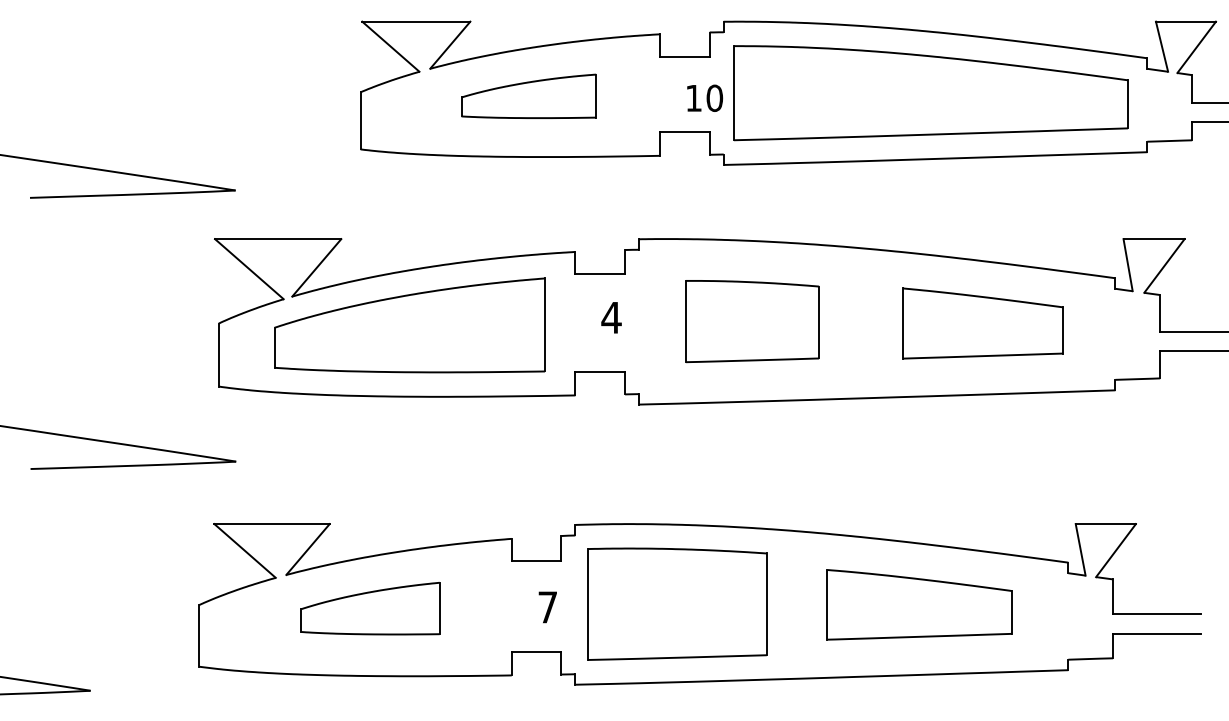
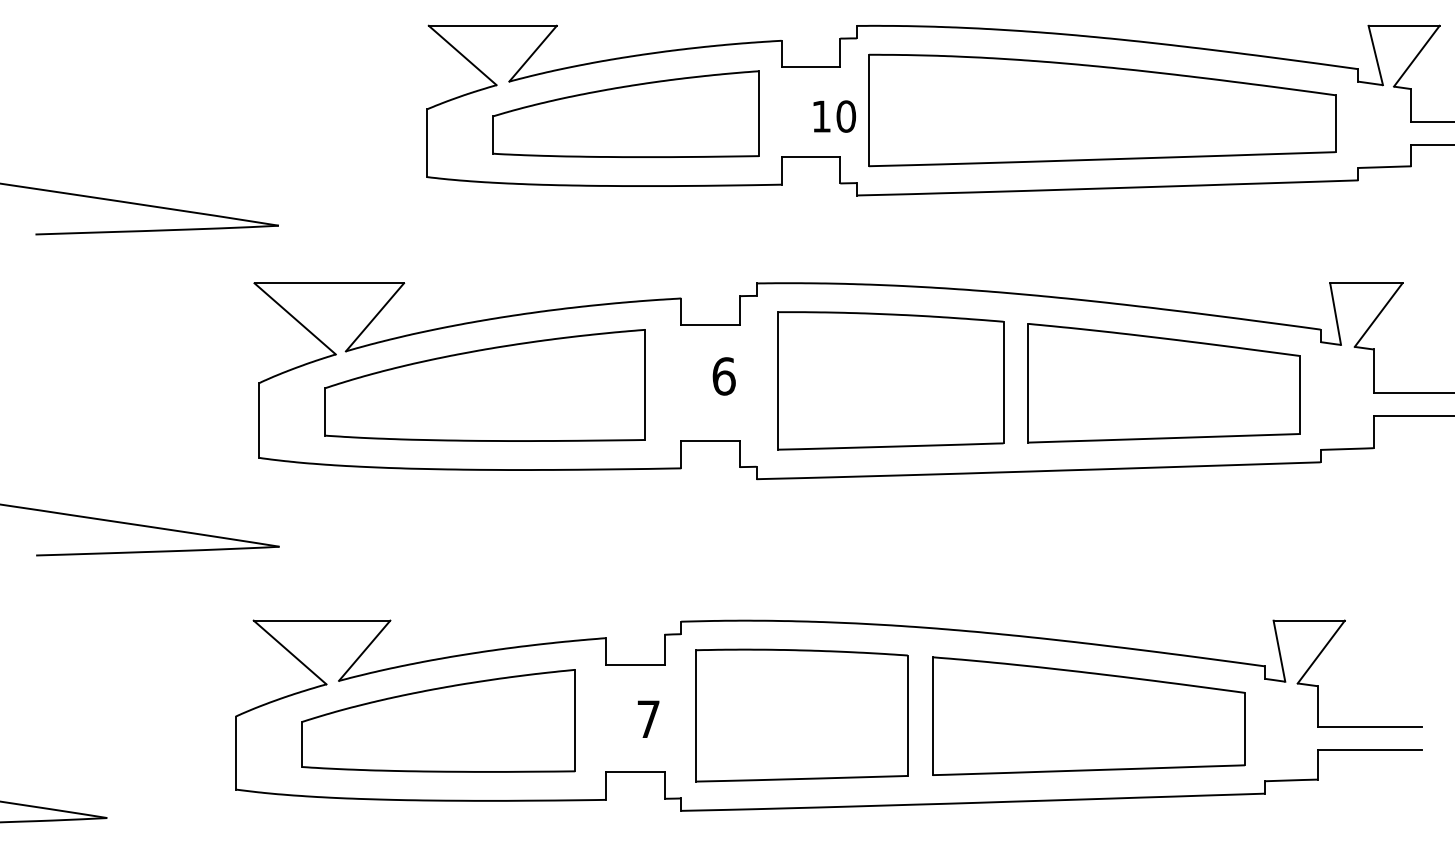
part: (528, 96) -> (625, 114), size x1.67
text: (611, 317) -> (723, 376), 4 -> 6
part: (752, 321) -> (890, 380), size x1.43
part: (983, 323) -> (1164, 383), size x1.43
part: (919, 604) -> (1088, 715), size x1.43
part: (370, 608) -> (438, 720), size x1.67

